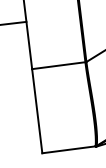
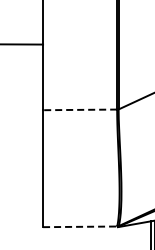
line: (58, 65) -> (79, 109), solid -> dashed
line: (69, 149) -> (80, 226), solid -> dashed

